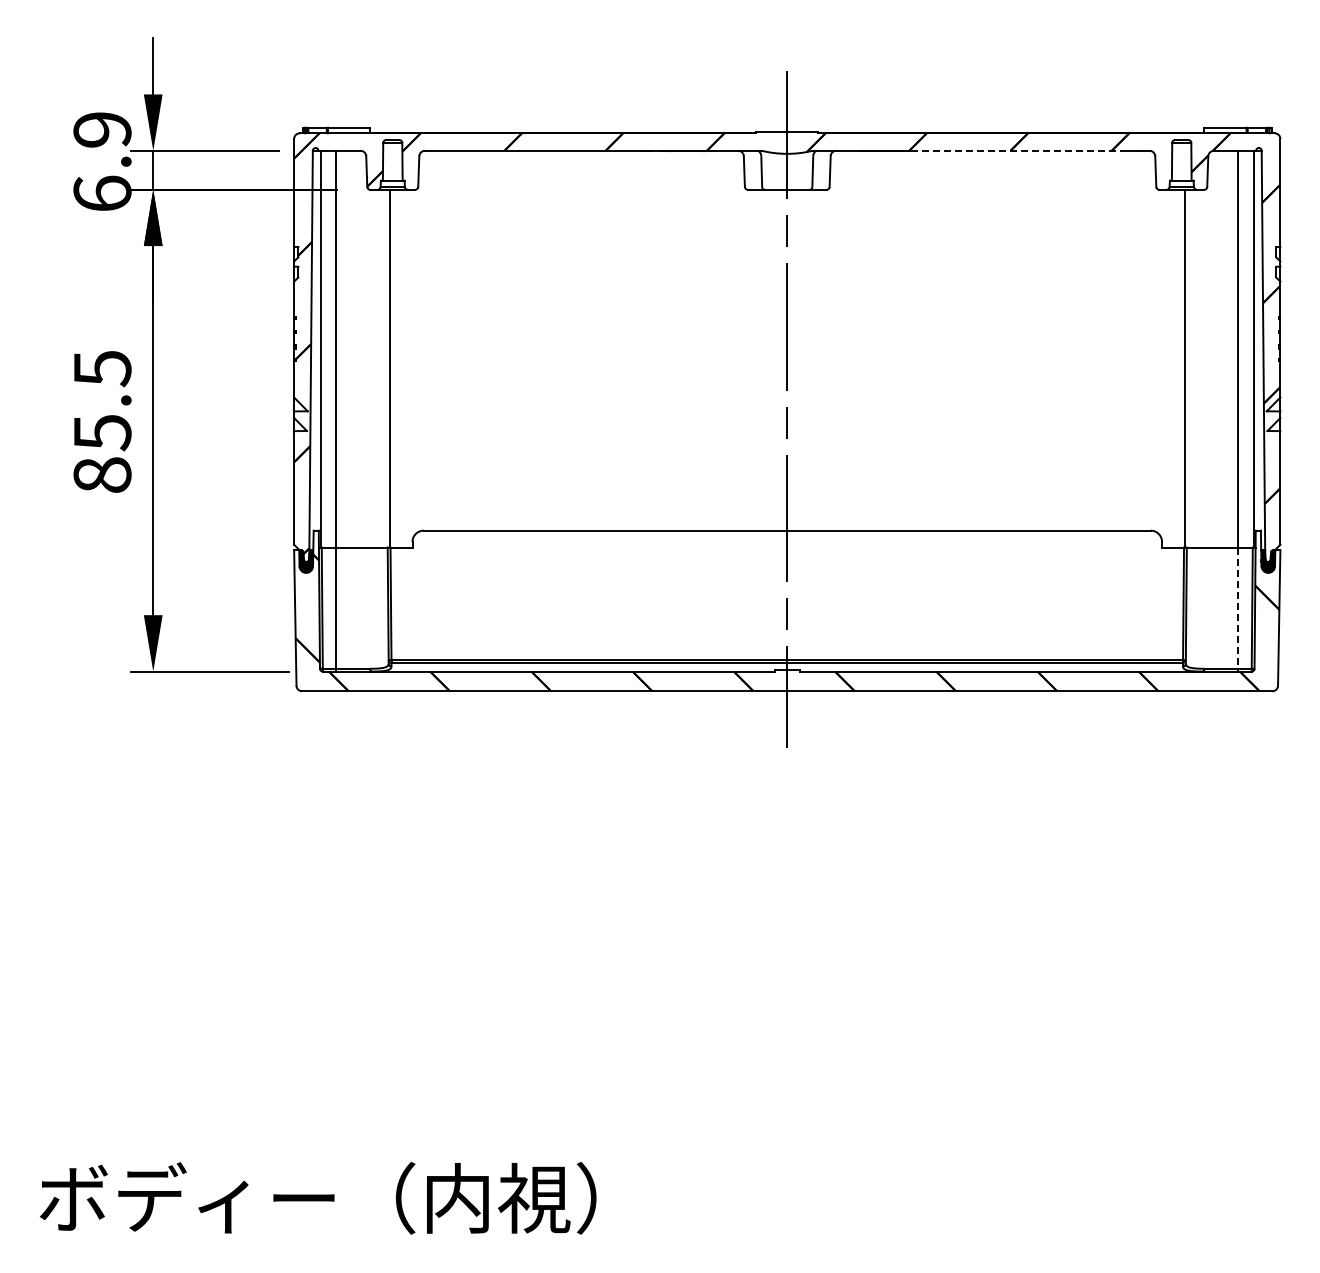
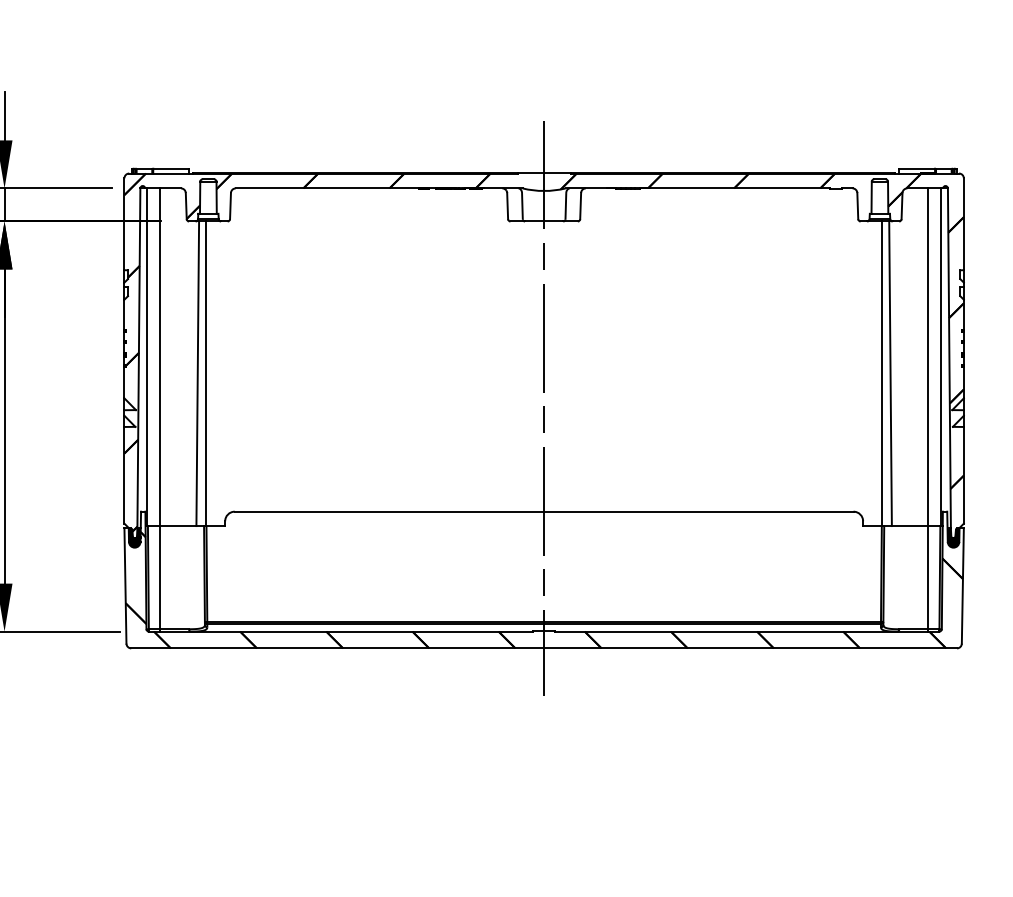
line: (1016, 150) -> (739, 188), dashed -> solid
line: (379, 368) -> (197, 373), added
line: (1193, 368) -> (889, 373), added
line: (1238, 608) -> (928, 577), dashed -> solid

